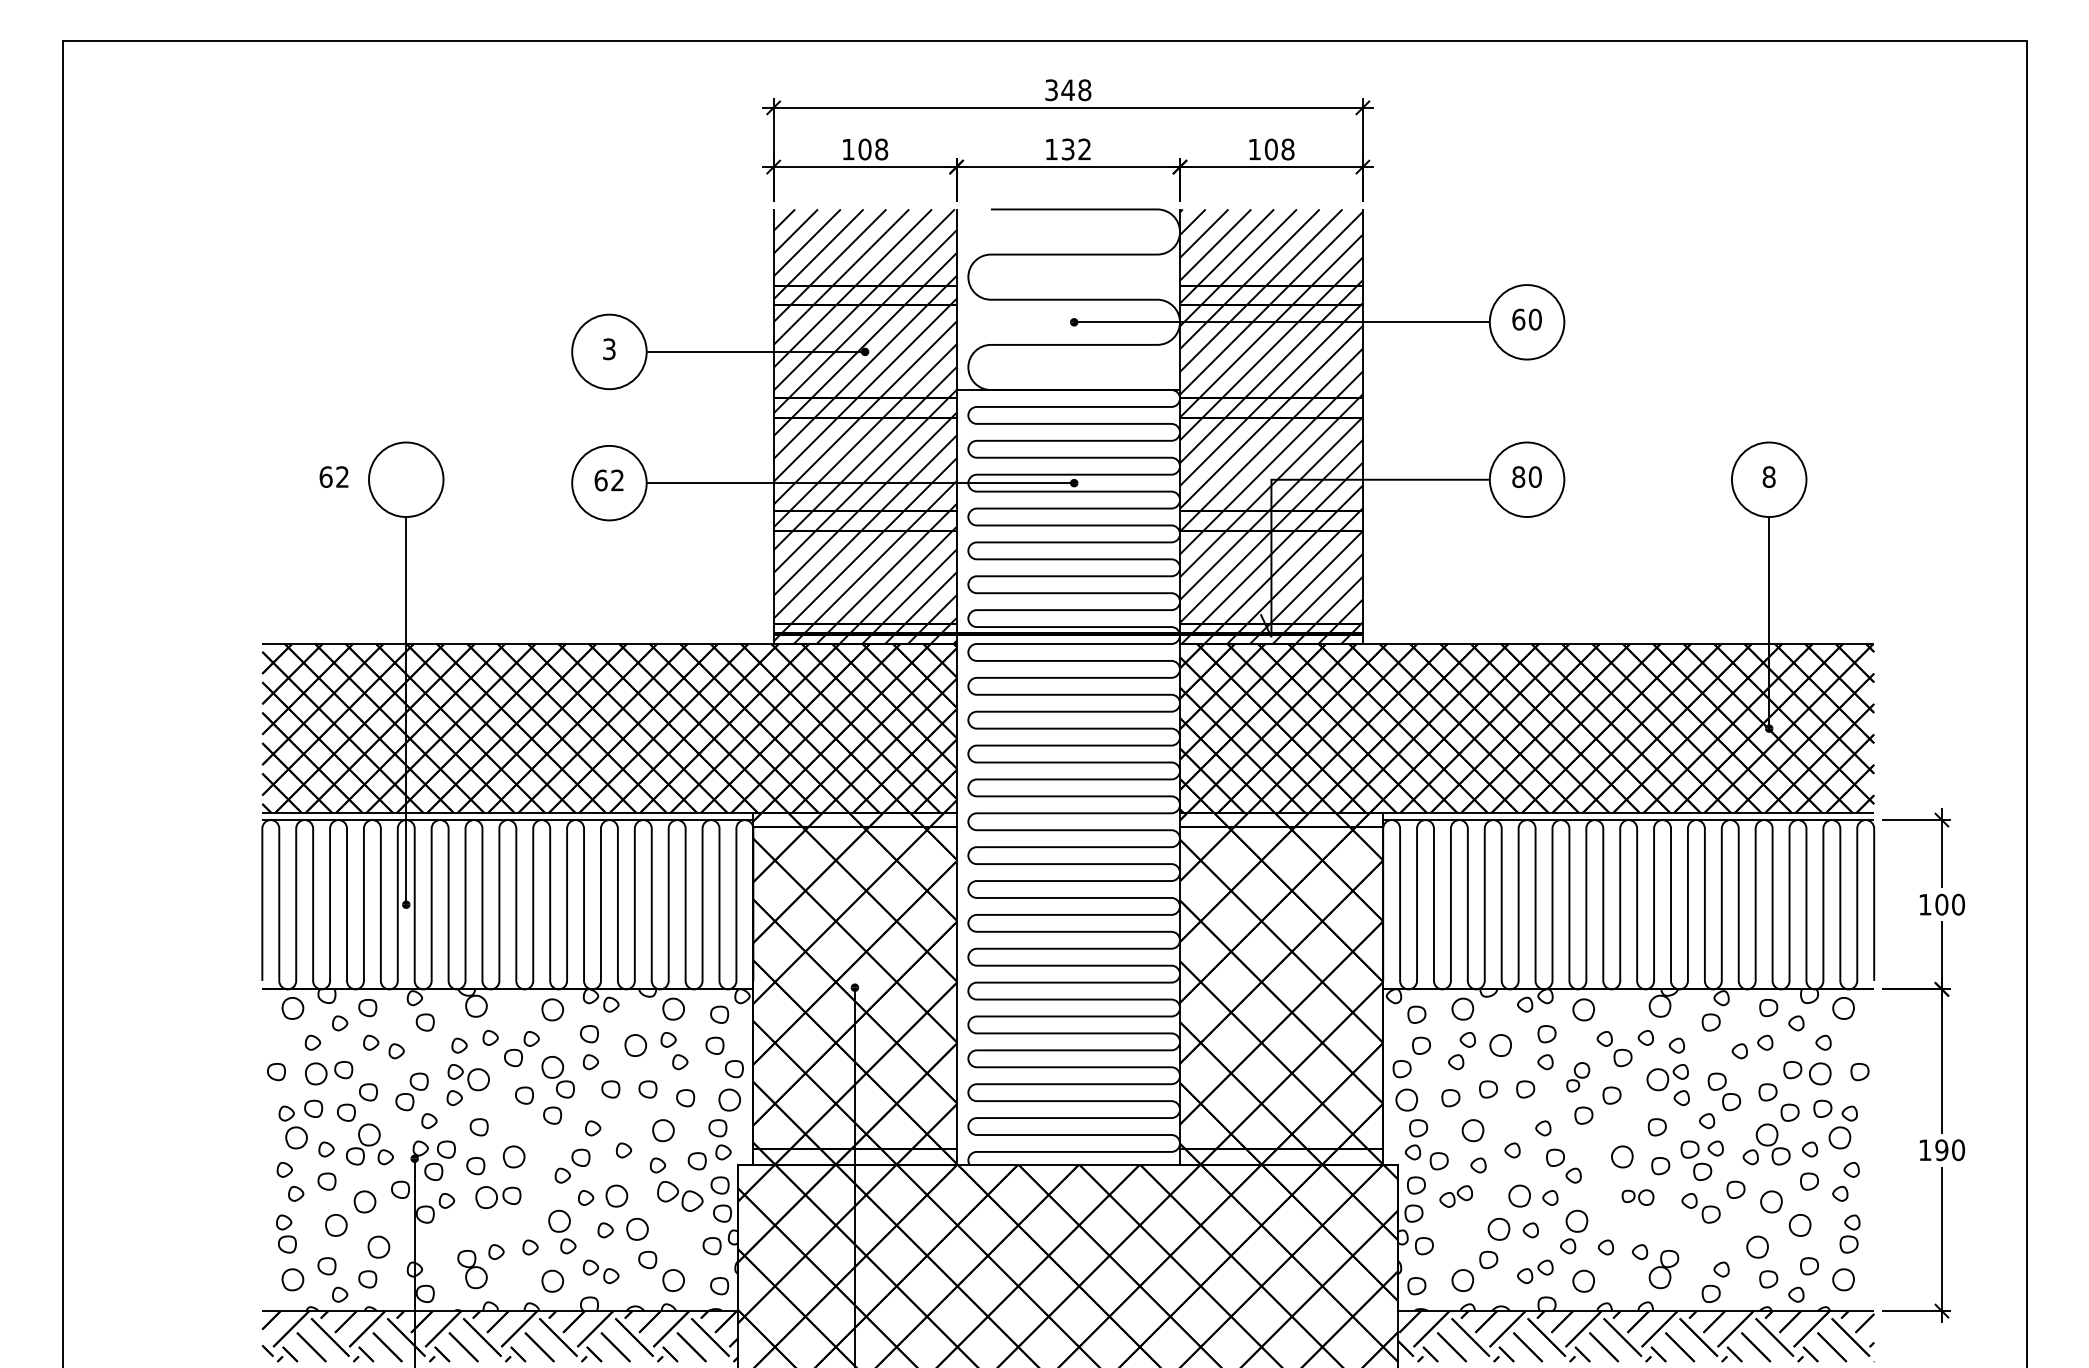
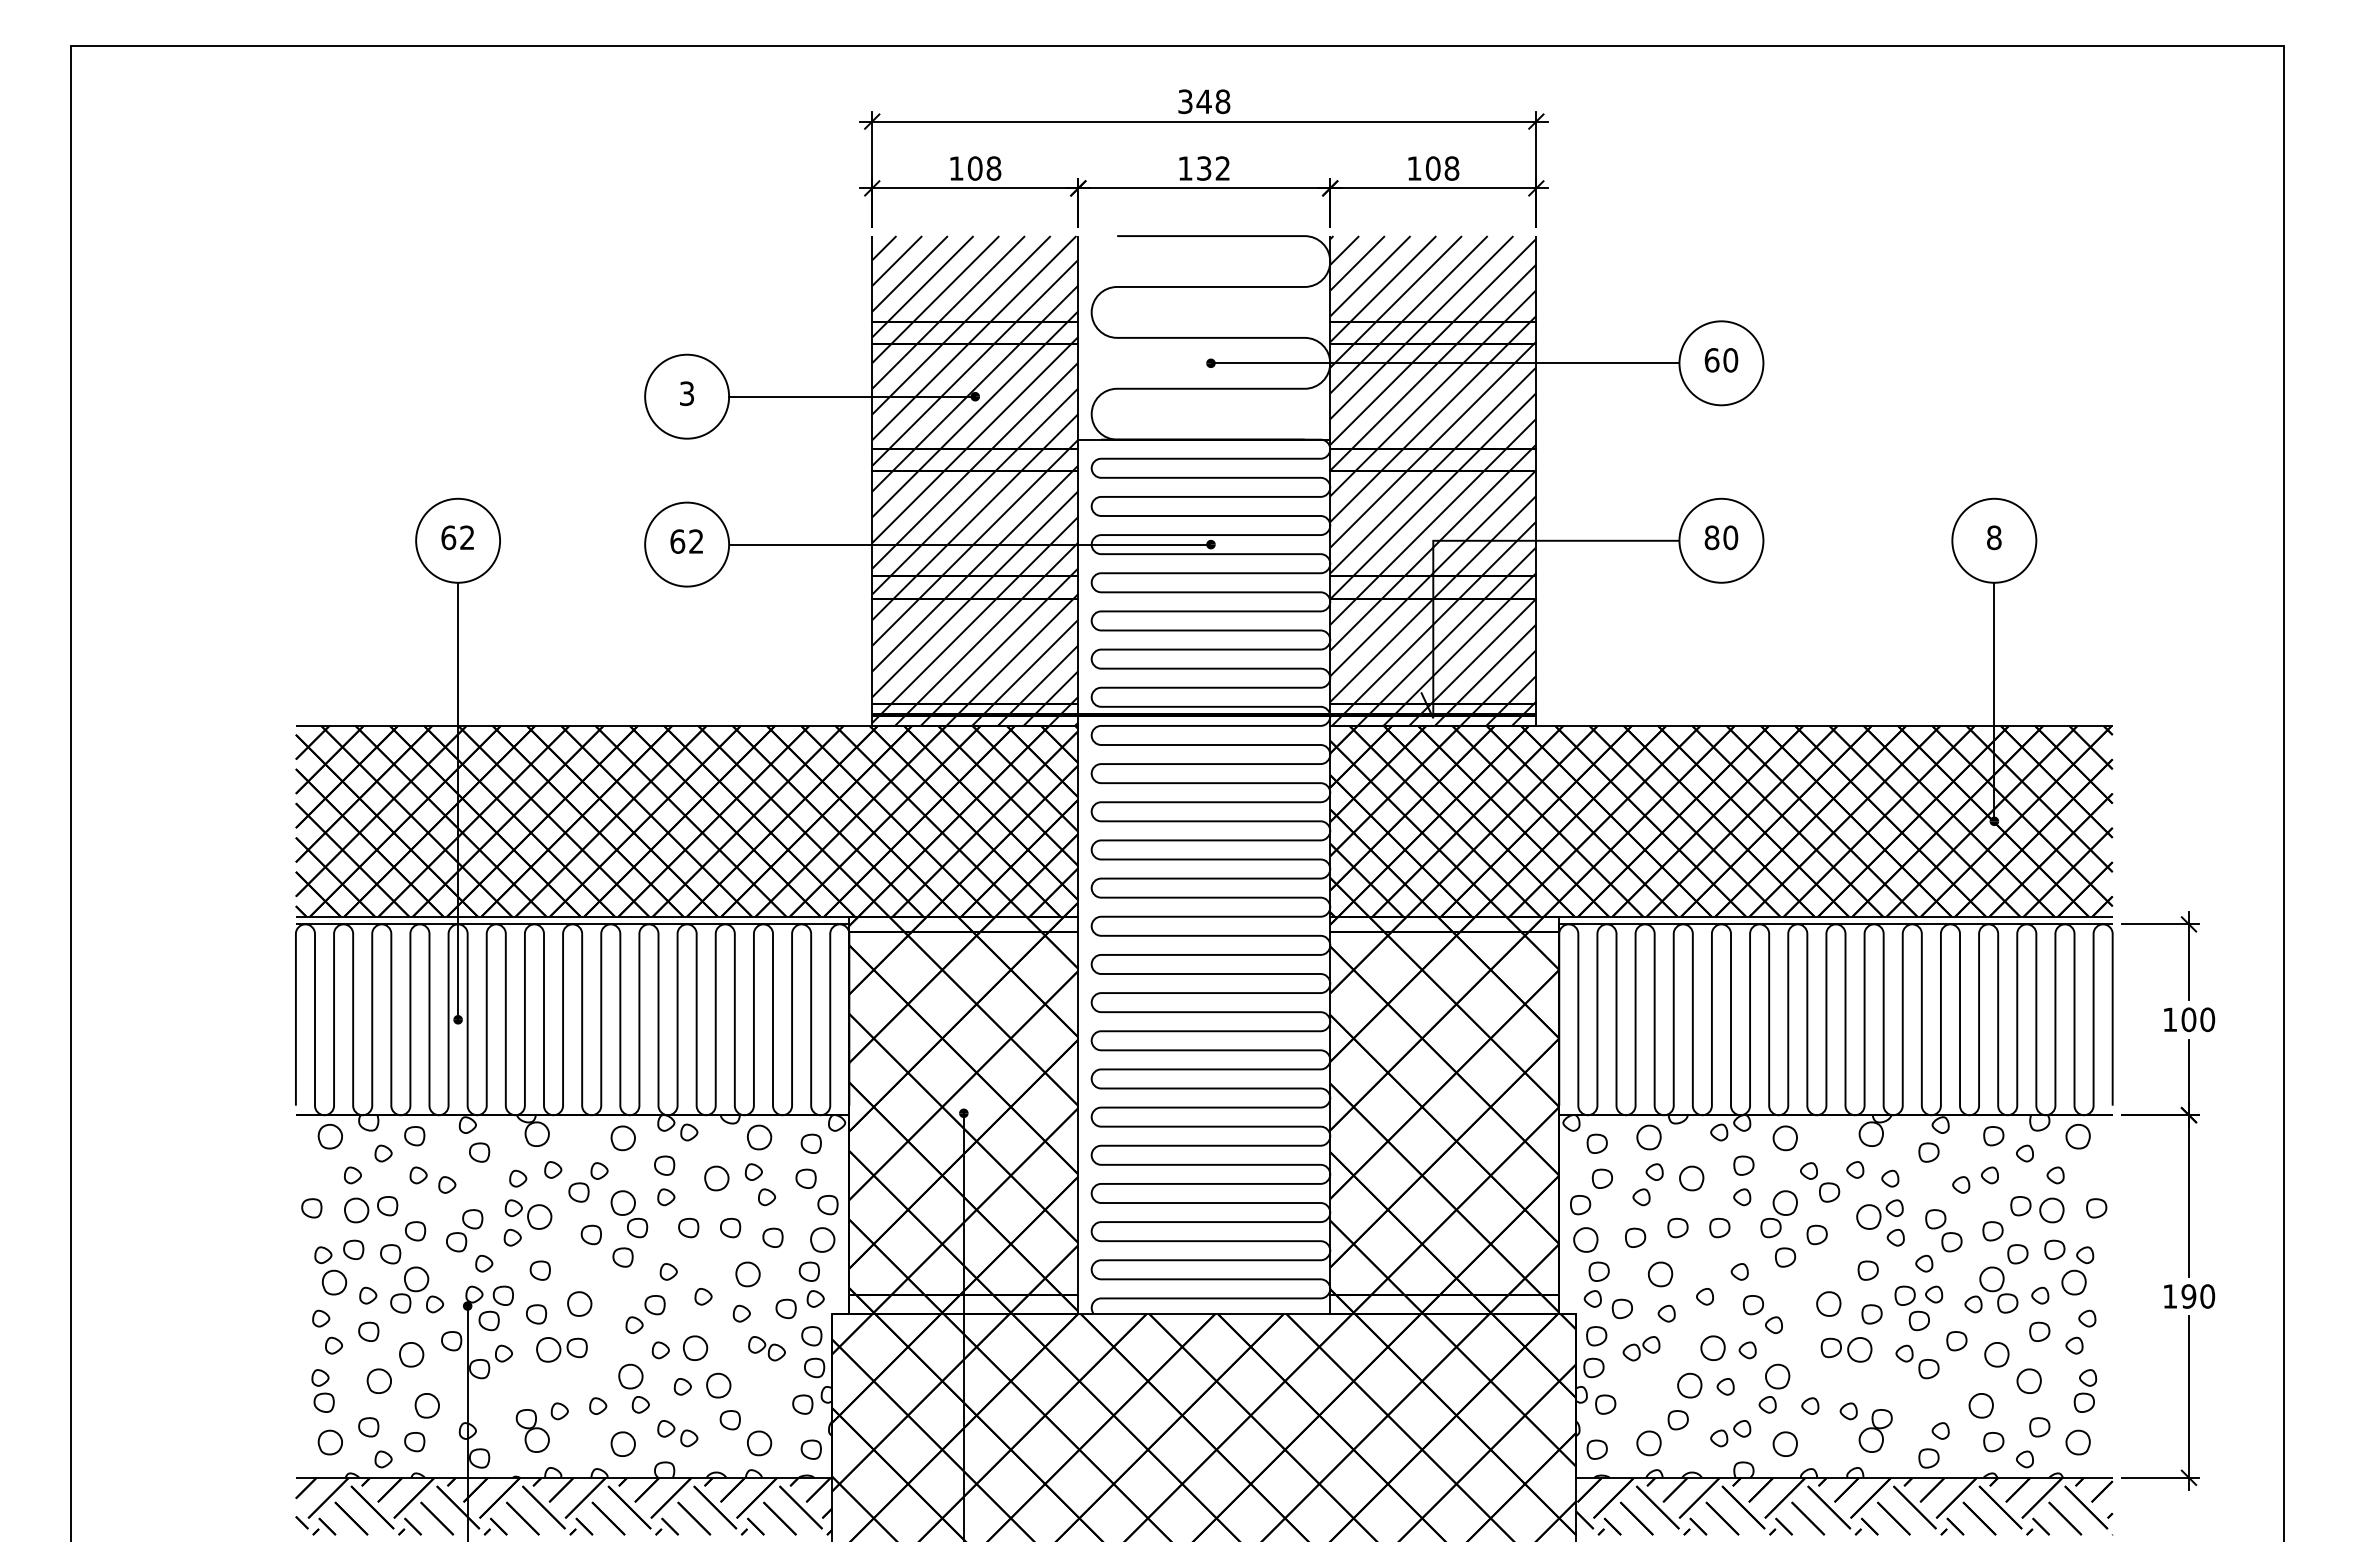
text: (333, 476) -> (457, 537), moved
part: (1577, 1077) -> (1778, 1214), size x1.43
part: (679, 1196) -> (766, 1348), size x0.71
part: (1638, 1197) -> (1846, 1349), size x1.43

